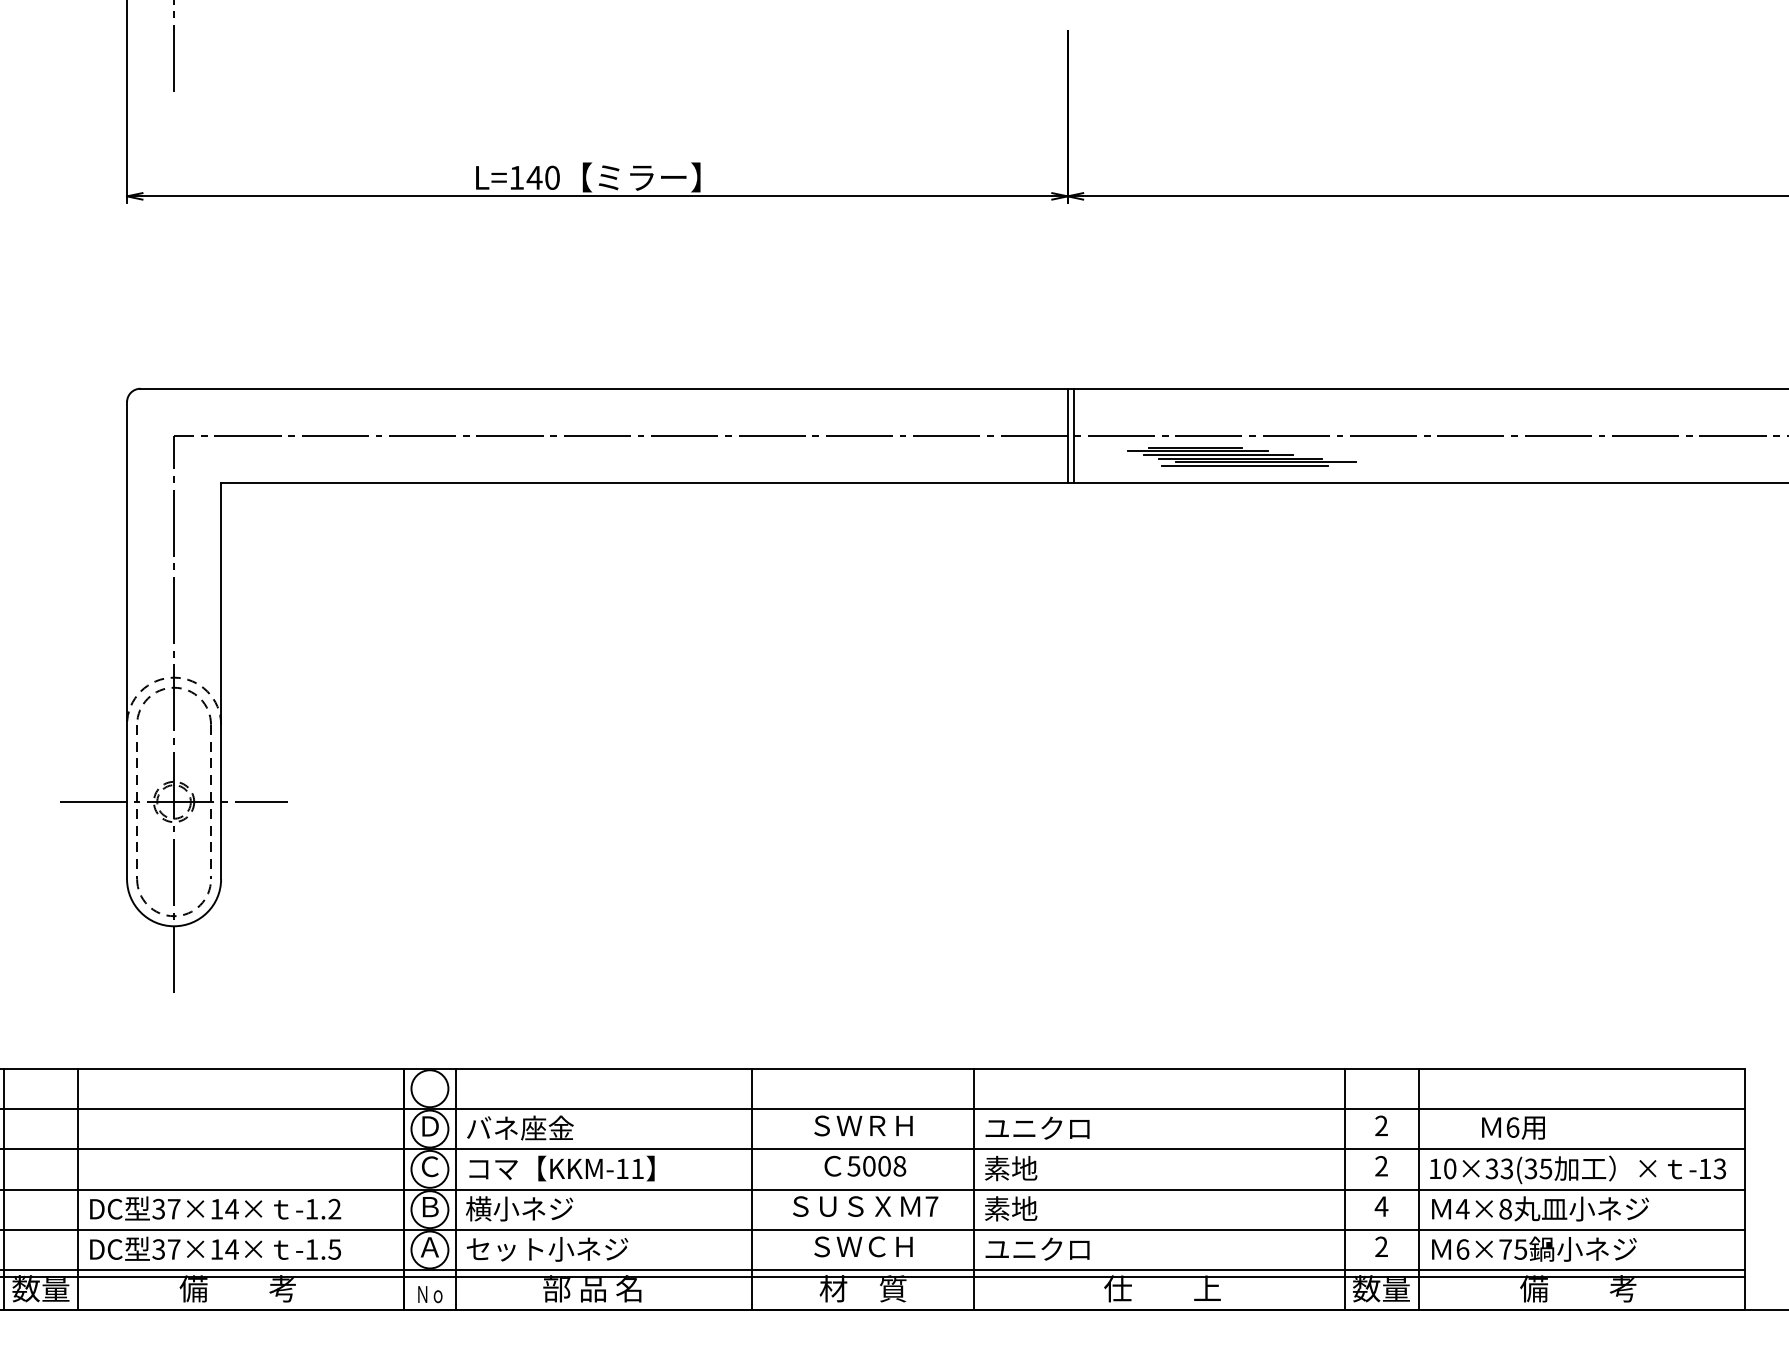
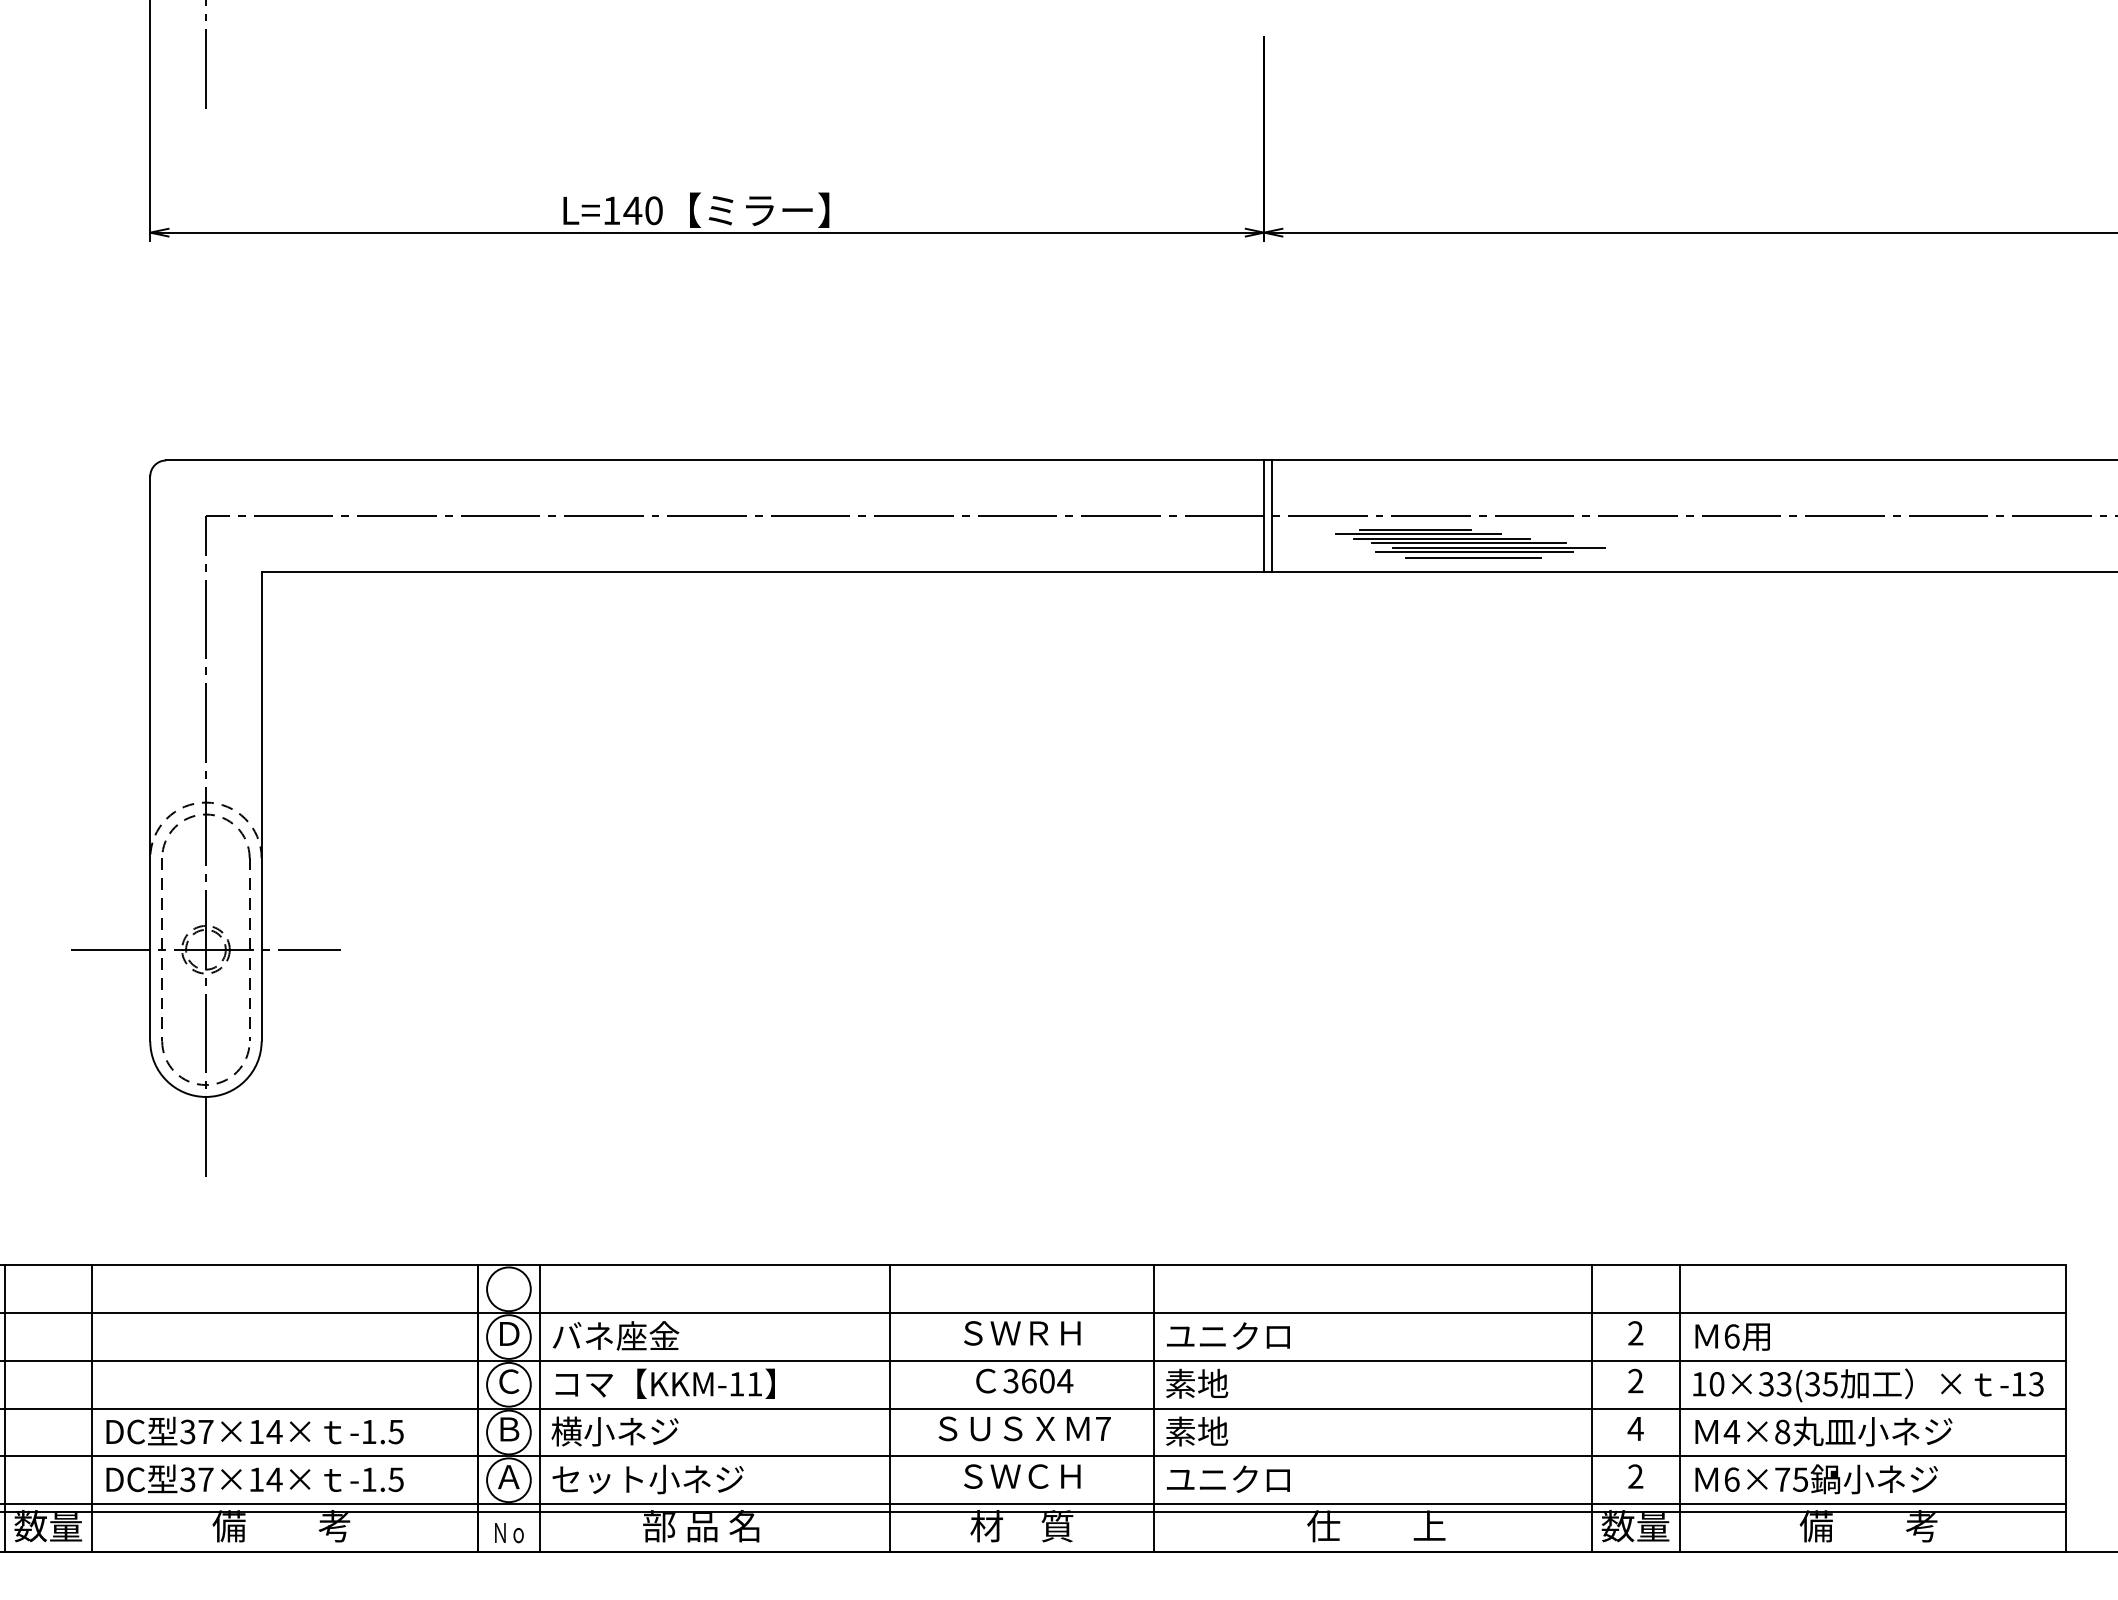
line: (1244, 470) -> (1473, 557), added
text: (1513, 1127) -> (1732, 1336), moved
text: (877, 1166) -> (1038, 1381), 5008 -> 3604
text: (334, 1208) -> (395, 1431), -1.2 -> -1.5

